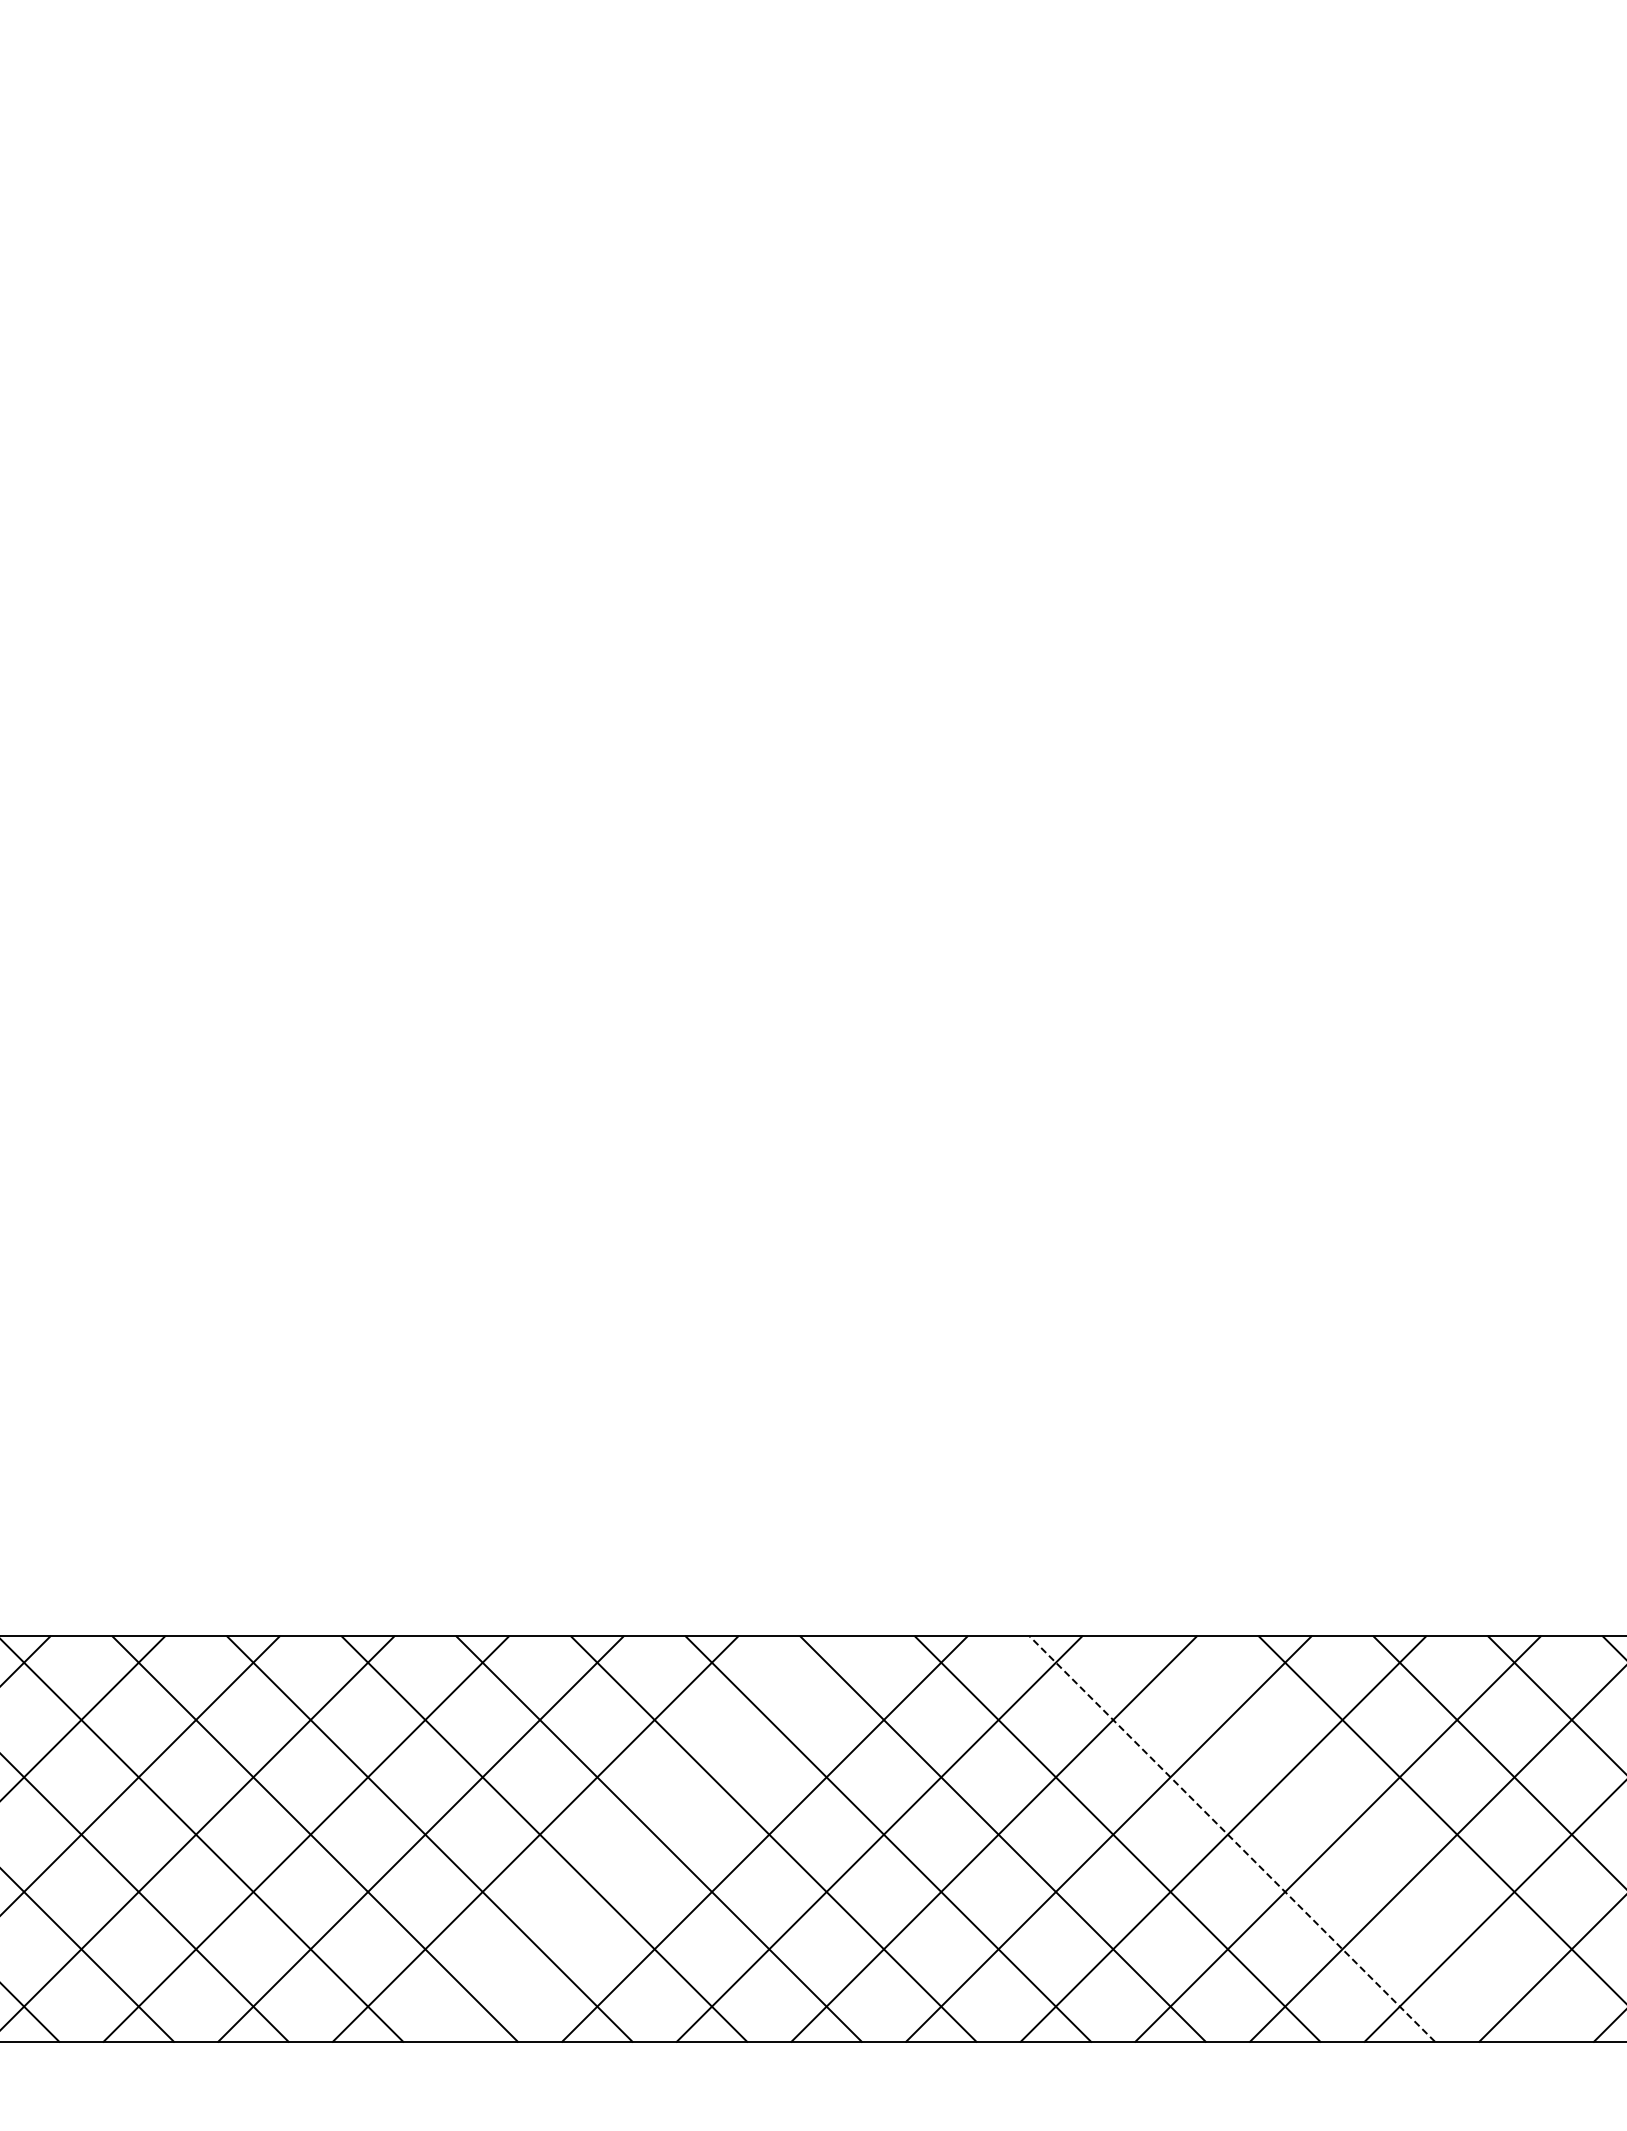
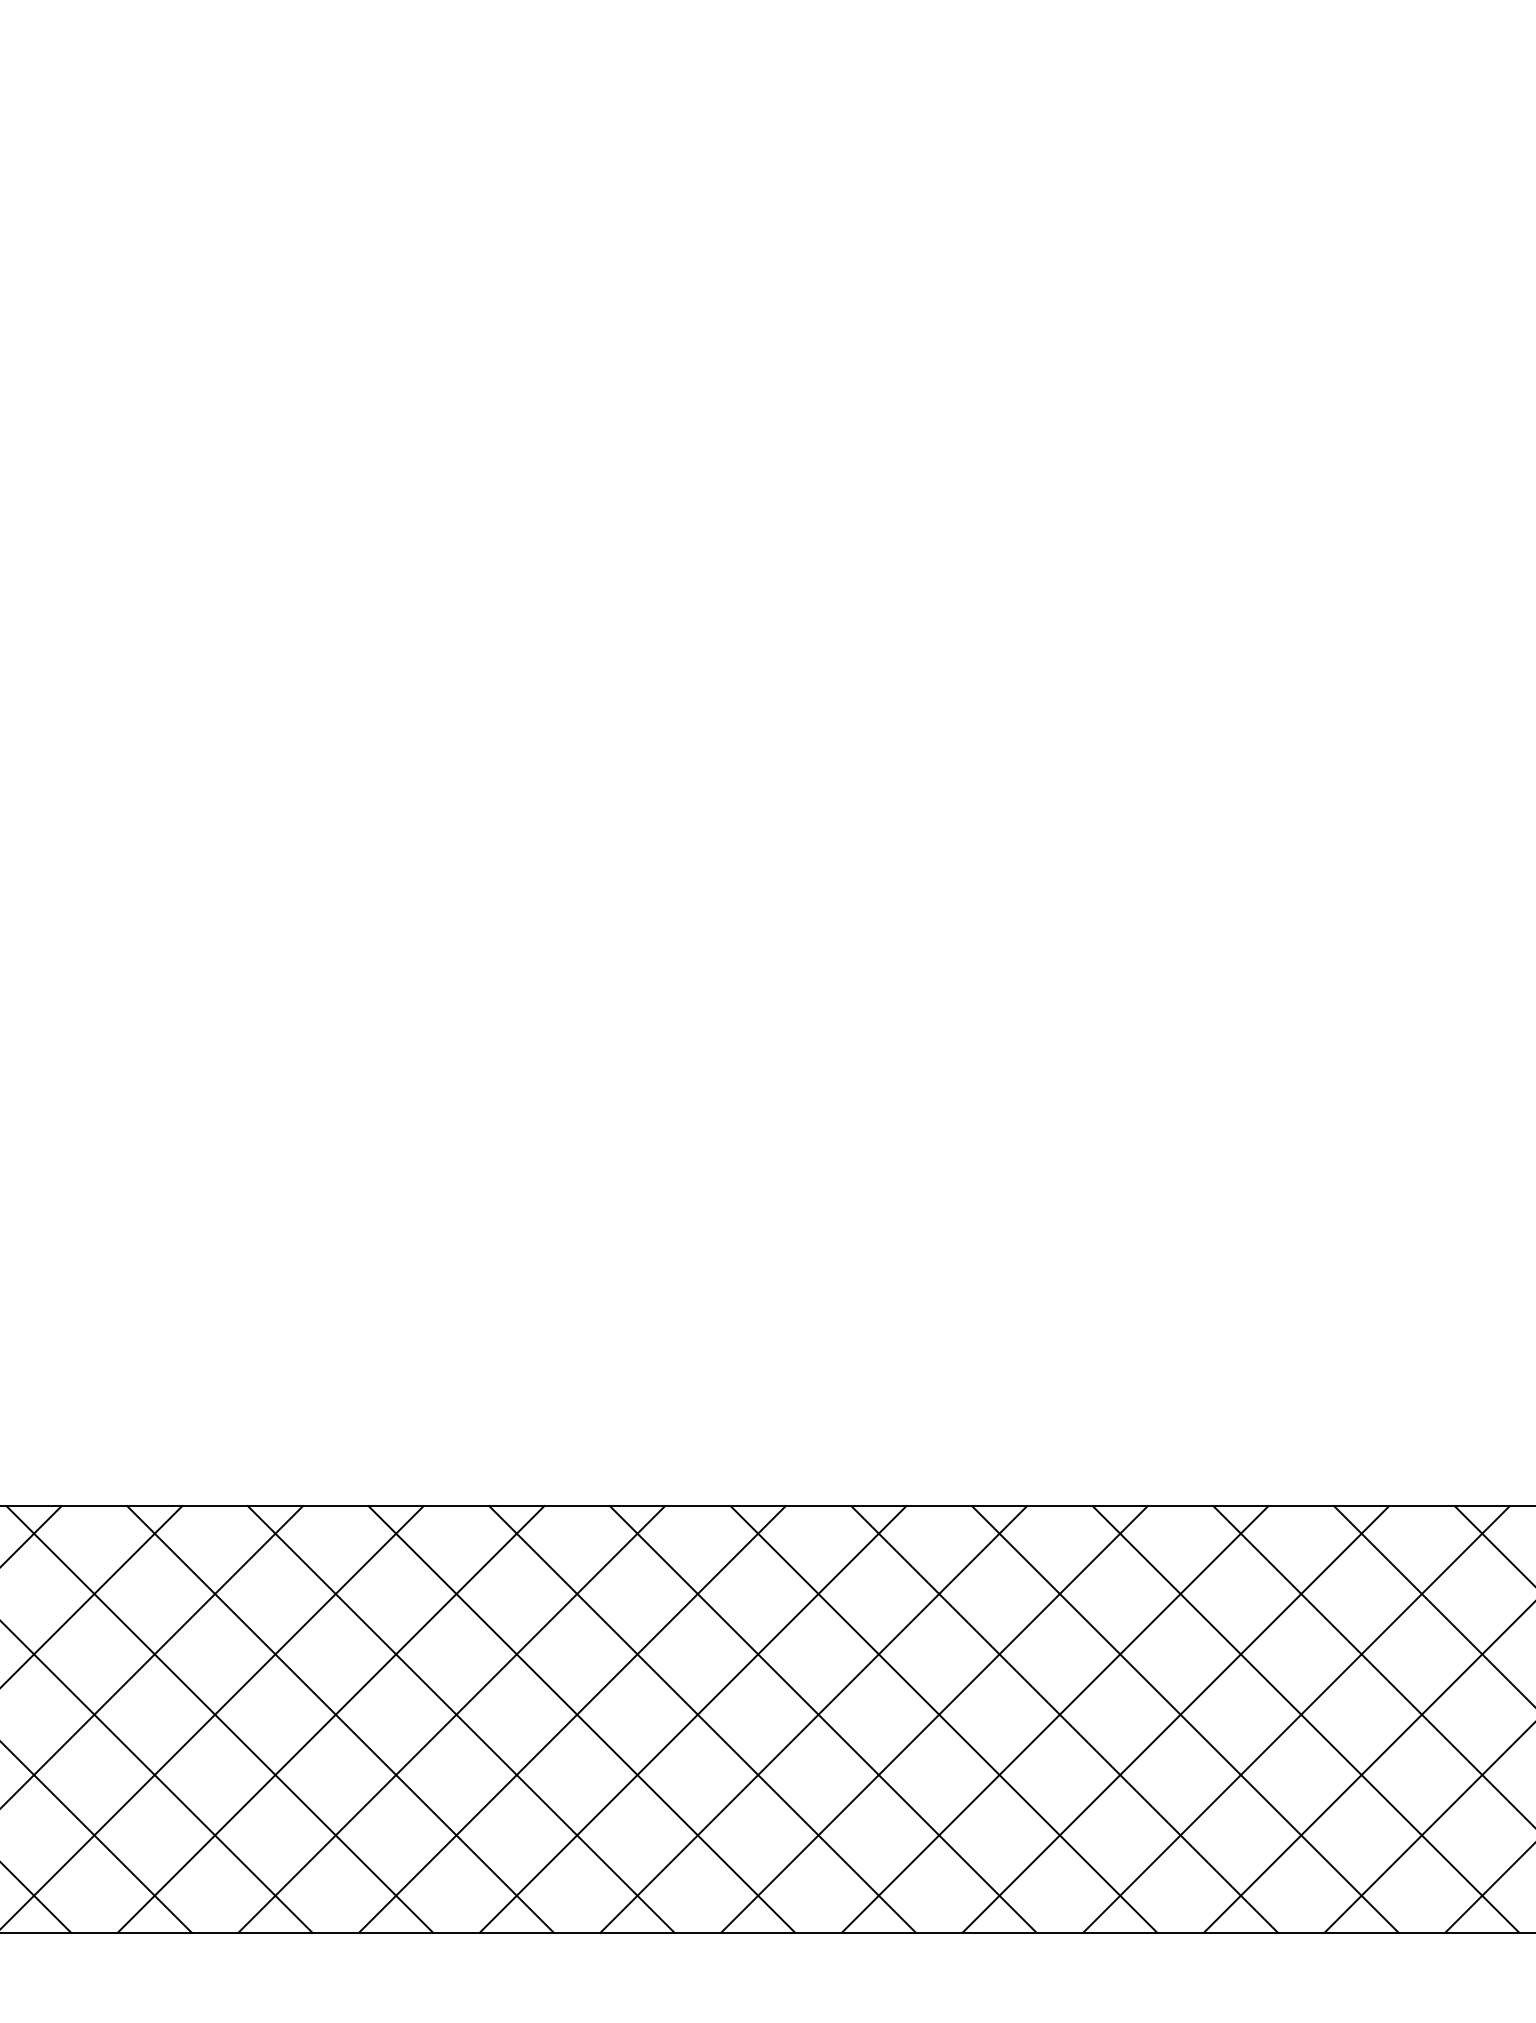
line: (649, 1838) -> (571, 1718), added
line: (1346, 1838) -> (1305, 1718), added
line: (1232, 1839) -> (1185, 1719), dashed -> solid

